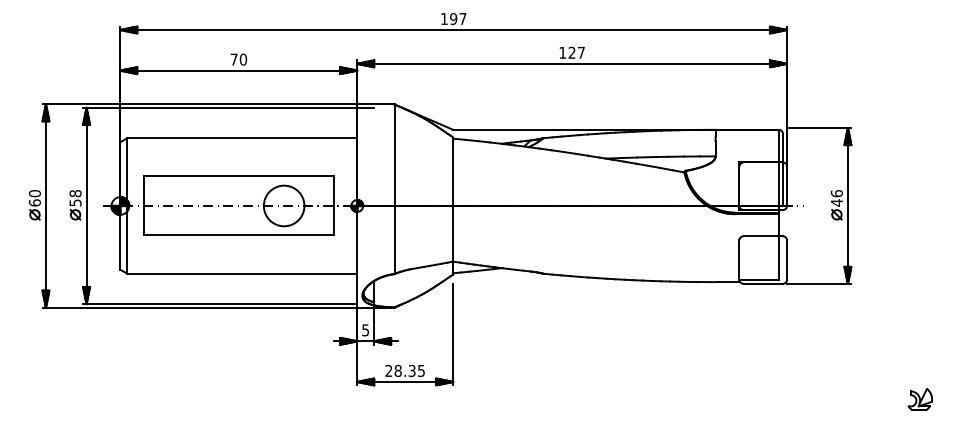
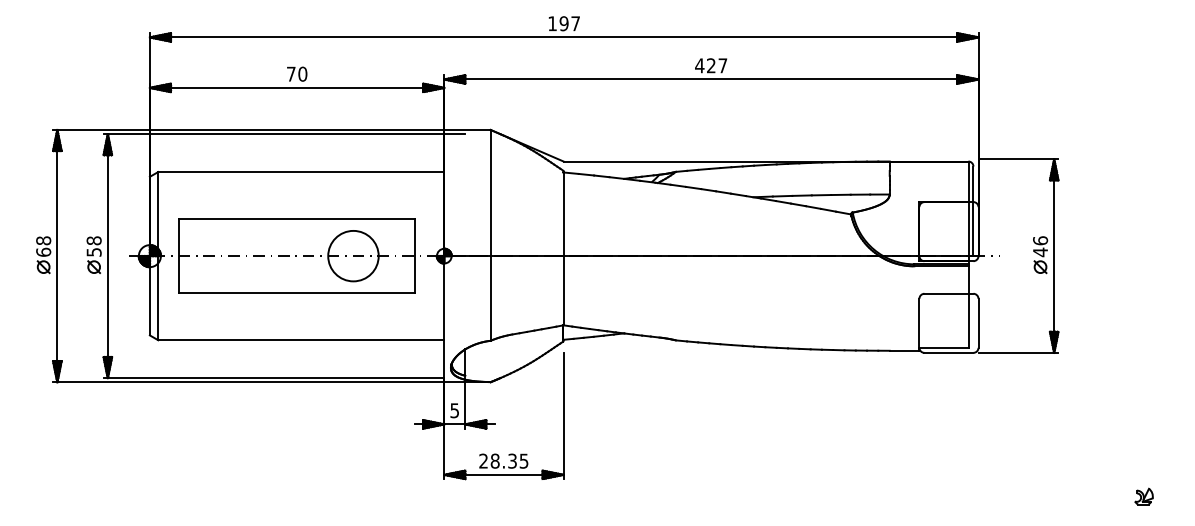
text: (562, 52) -> (699, 65), 127 -> 427
text: (34, 193) -> (43, 240), 60 -> 68
part: (919, 399) -> (1143, 496), size x0.6

